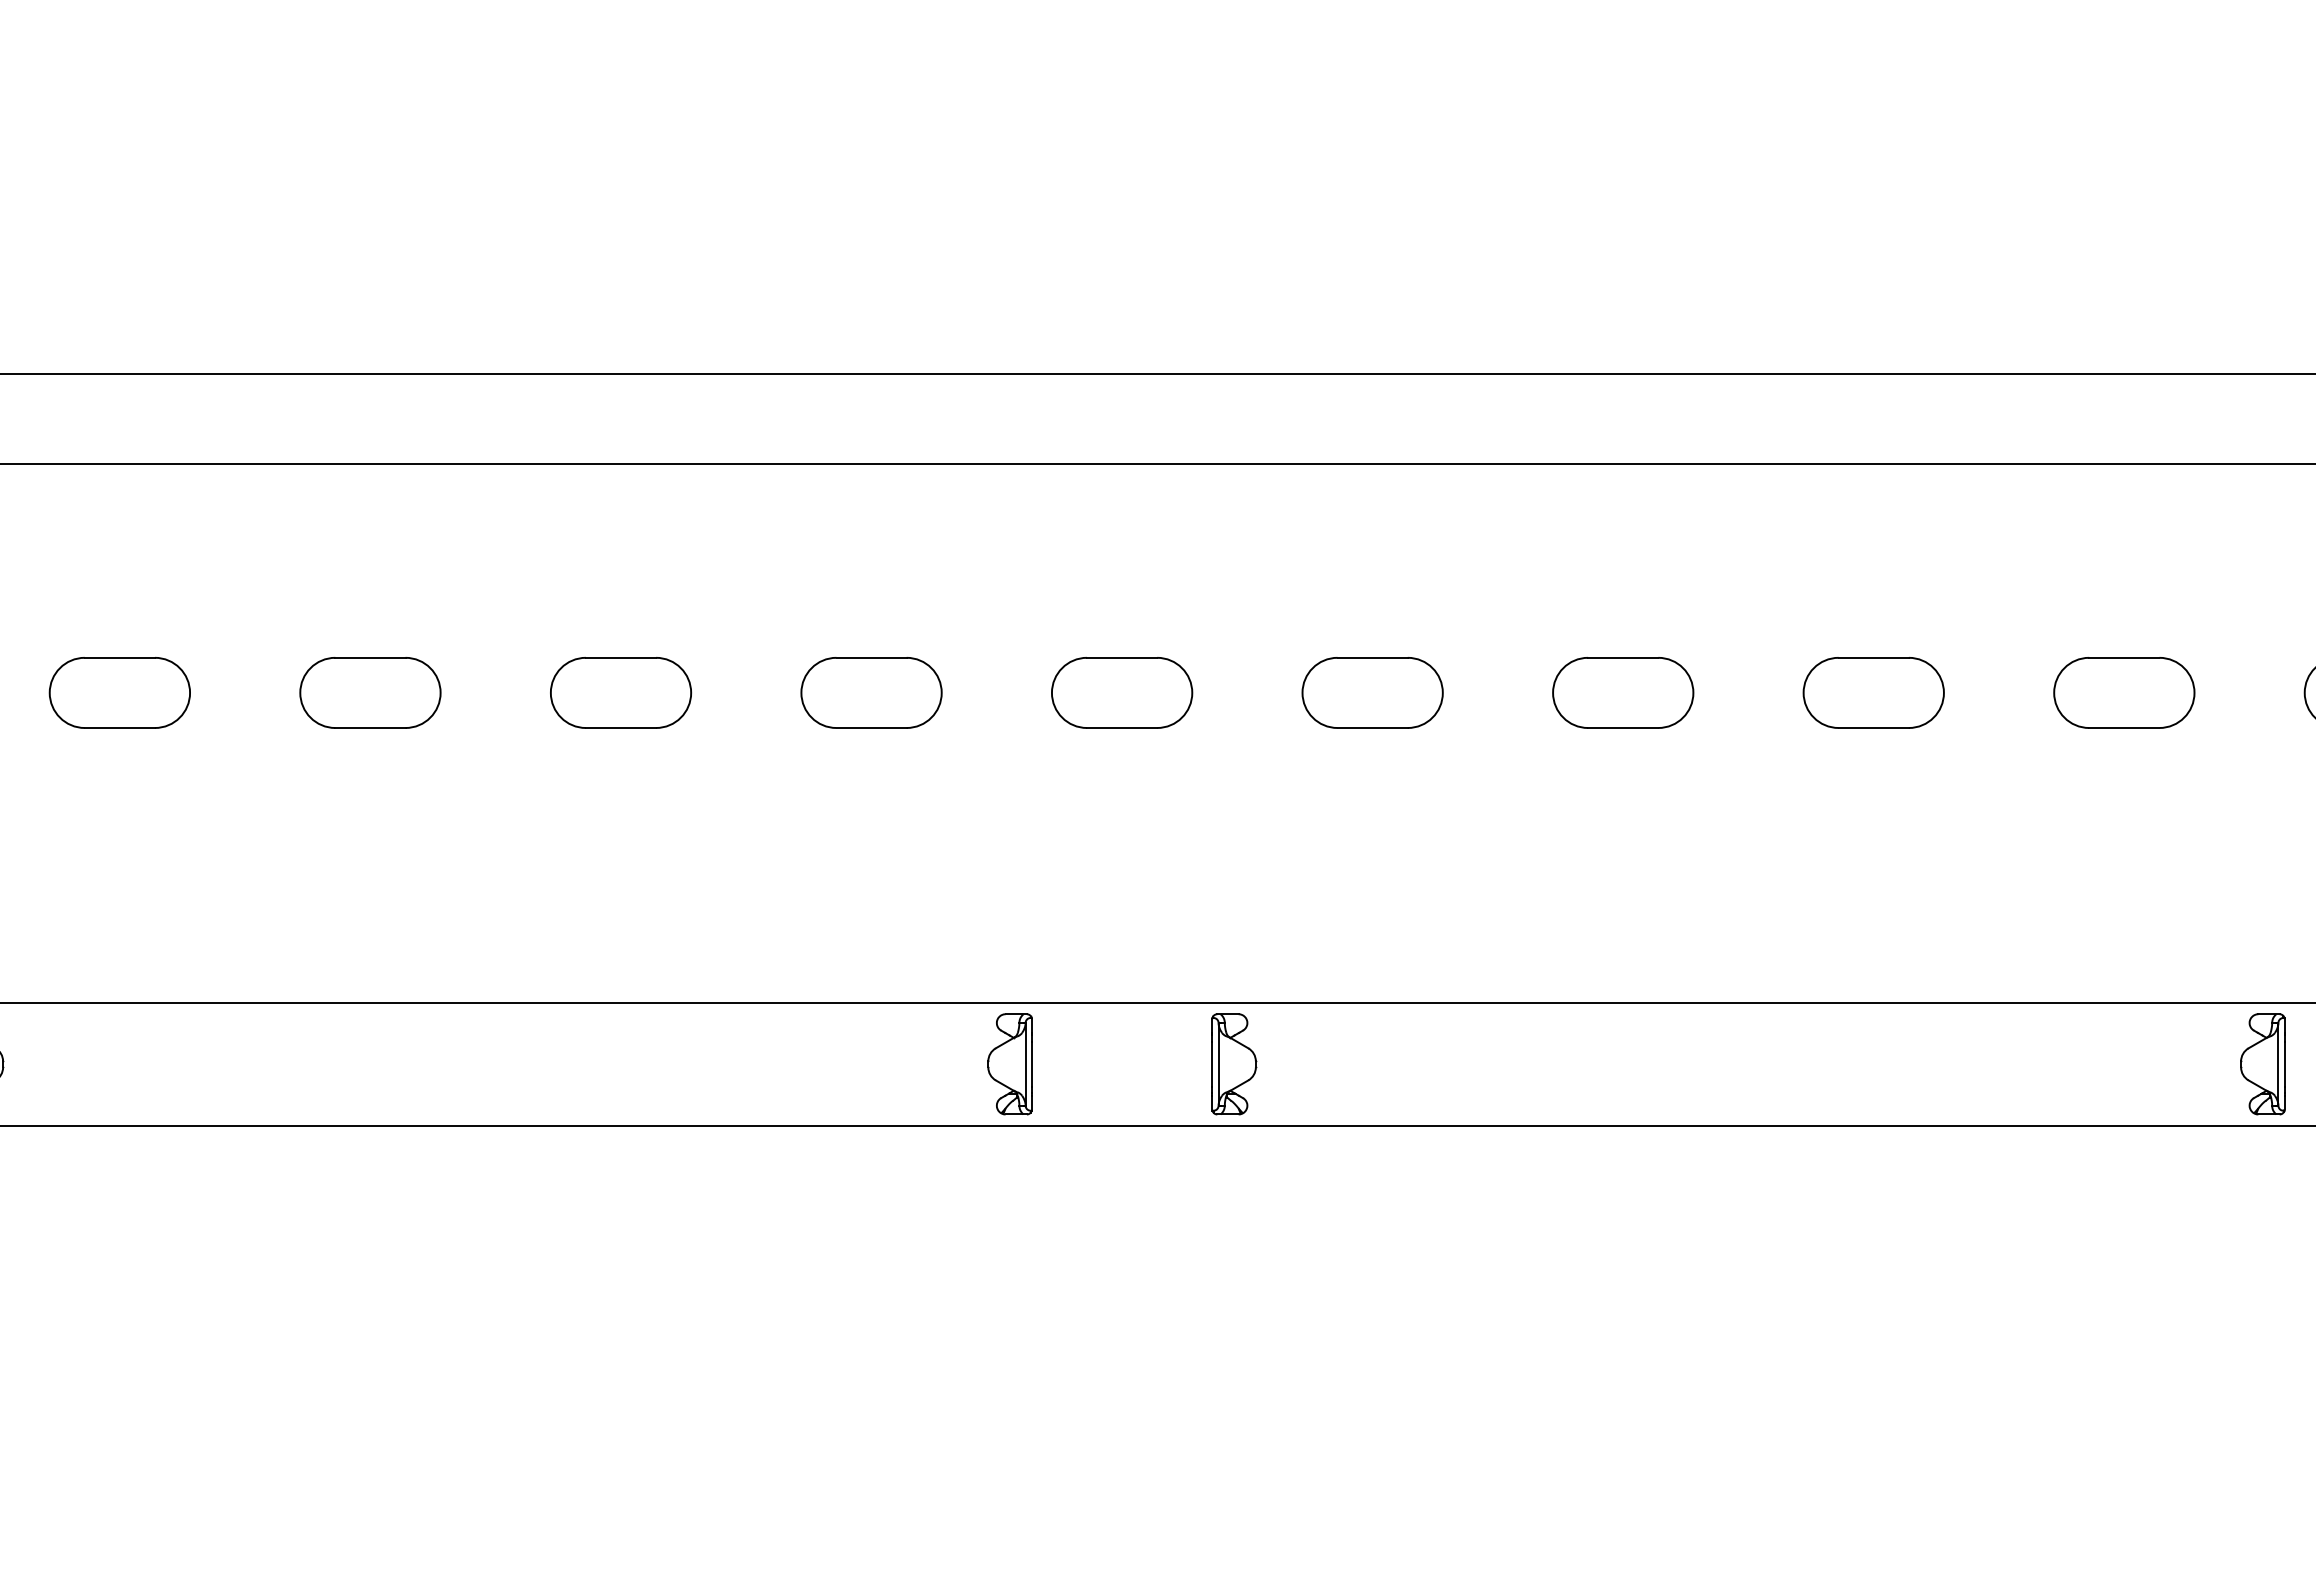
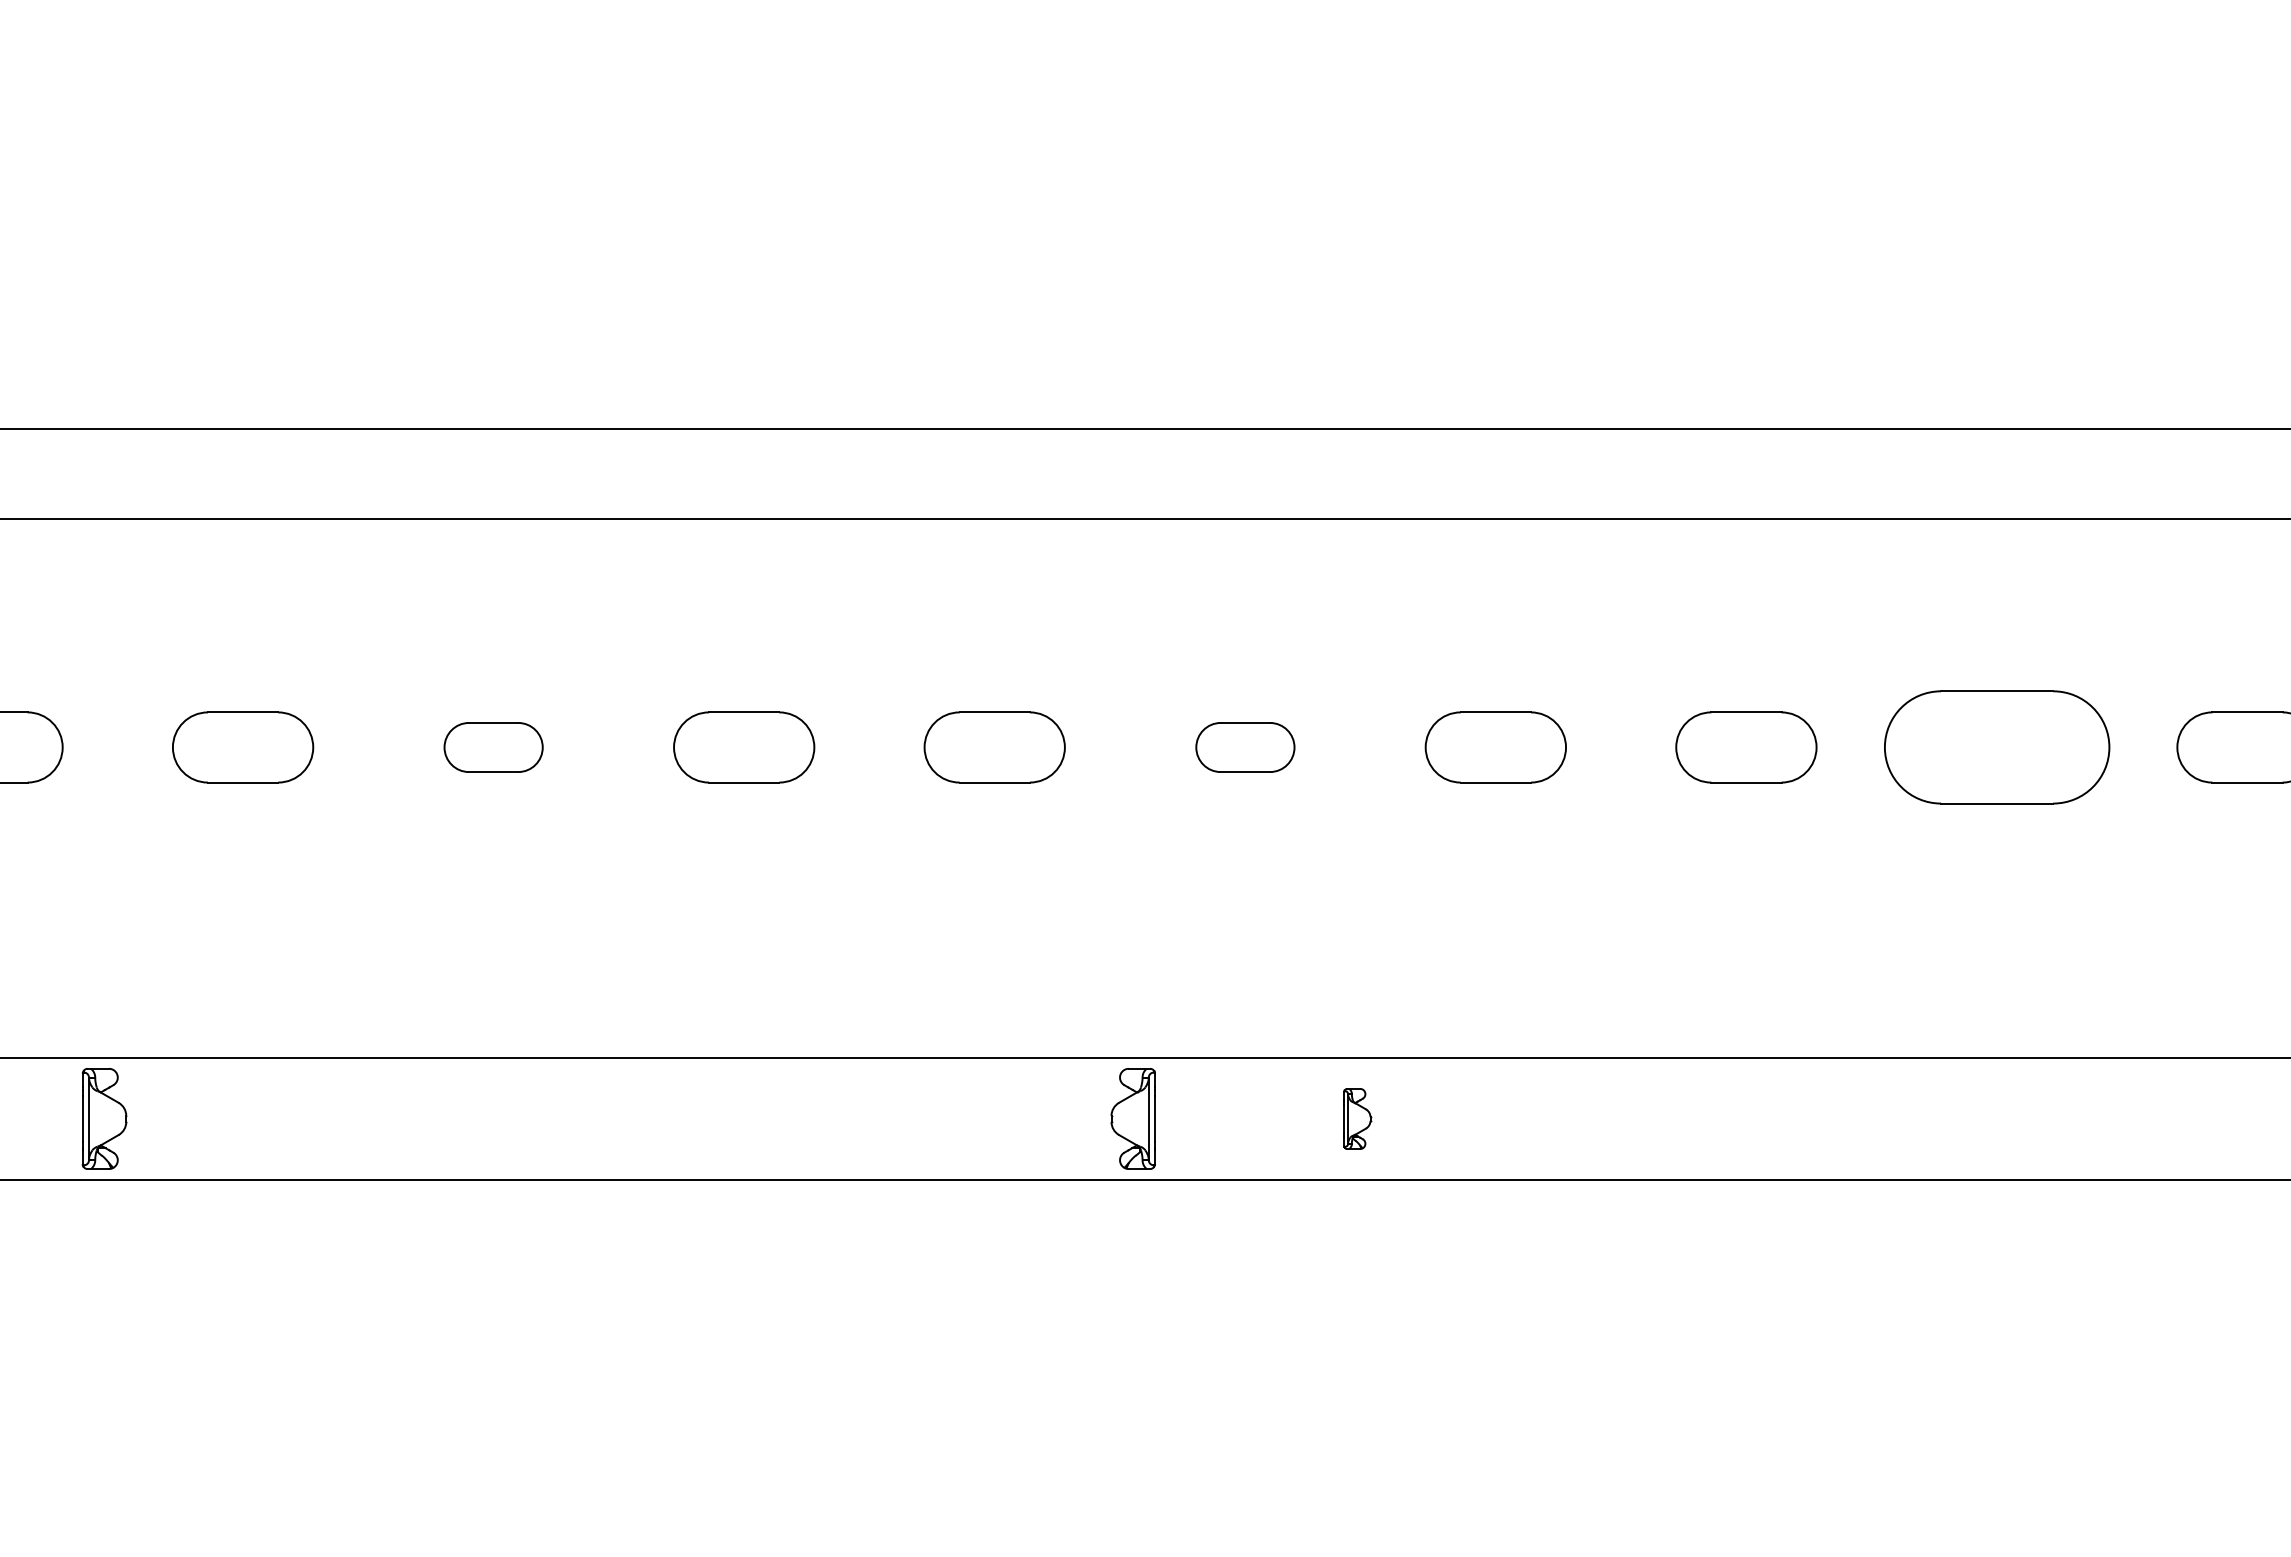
part: (370, 692) -> (493, 747), size x0.7
part: (1122, 692) -> (1245, 747), size x0.7
part: (1873, 692) -> (1996, 747), size x1.6
part: (1234, 1064) -> (1357, 1119), size x0.6

